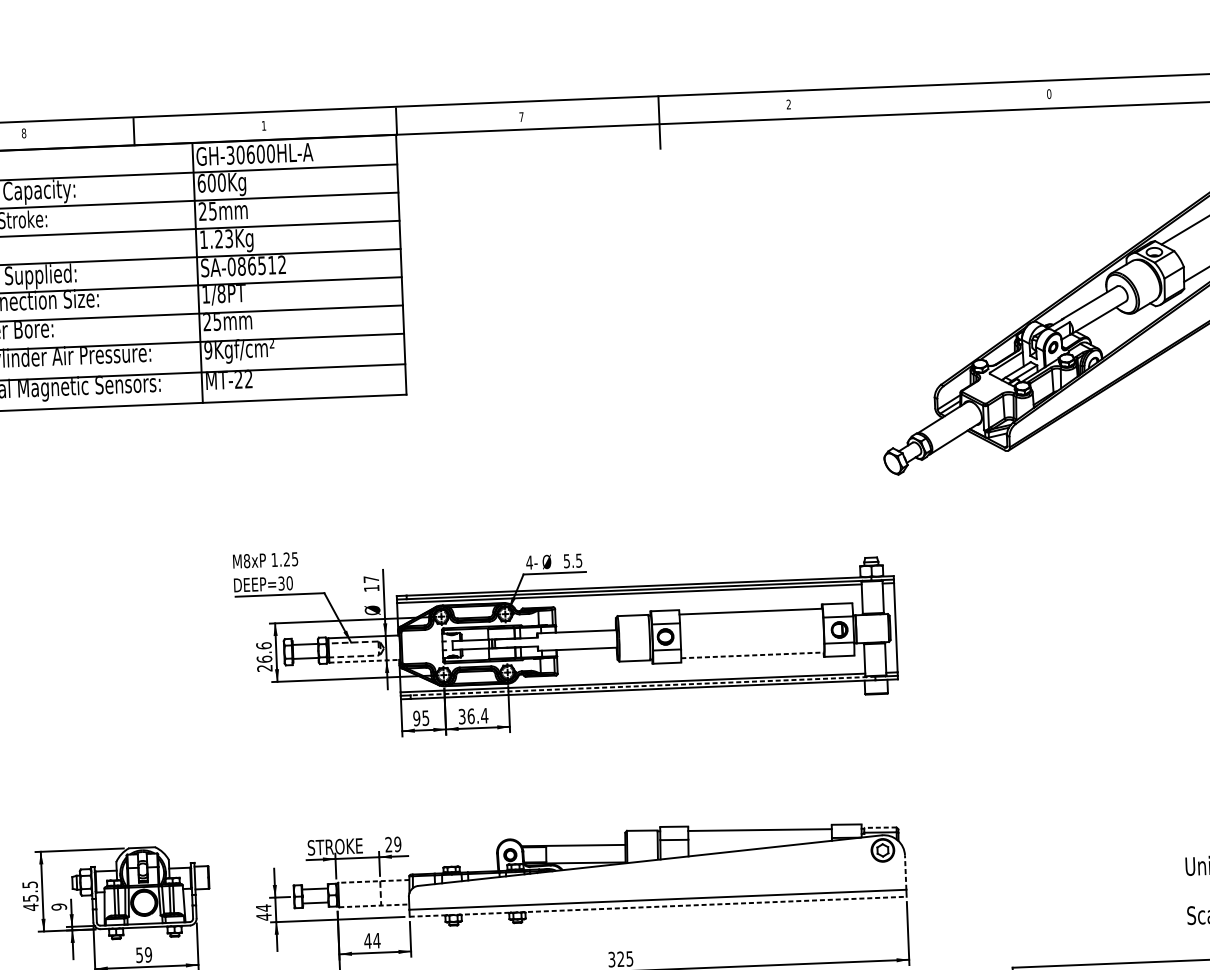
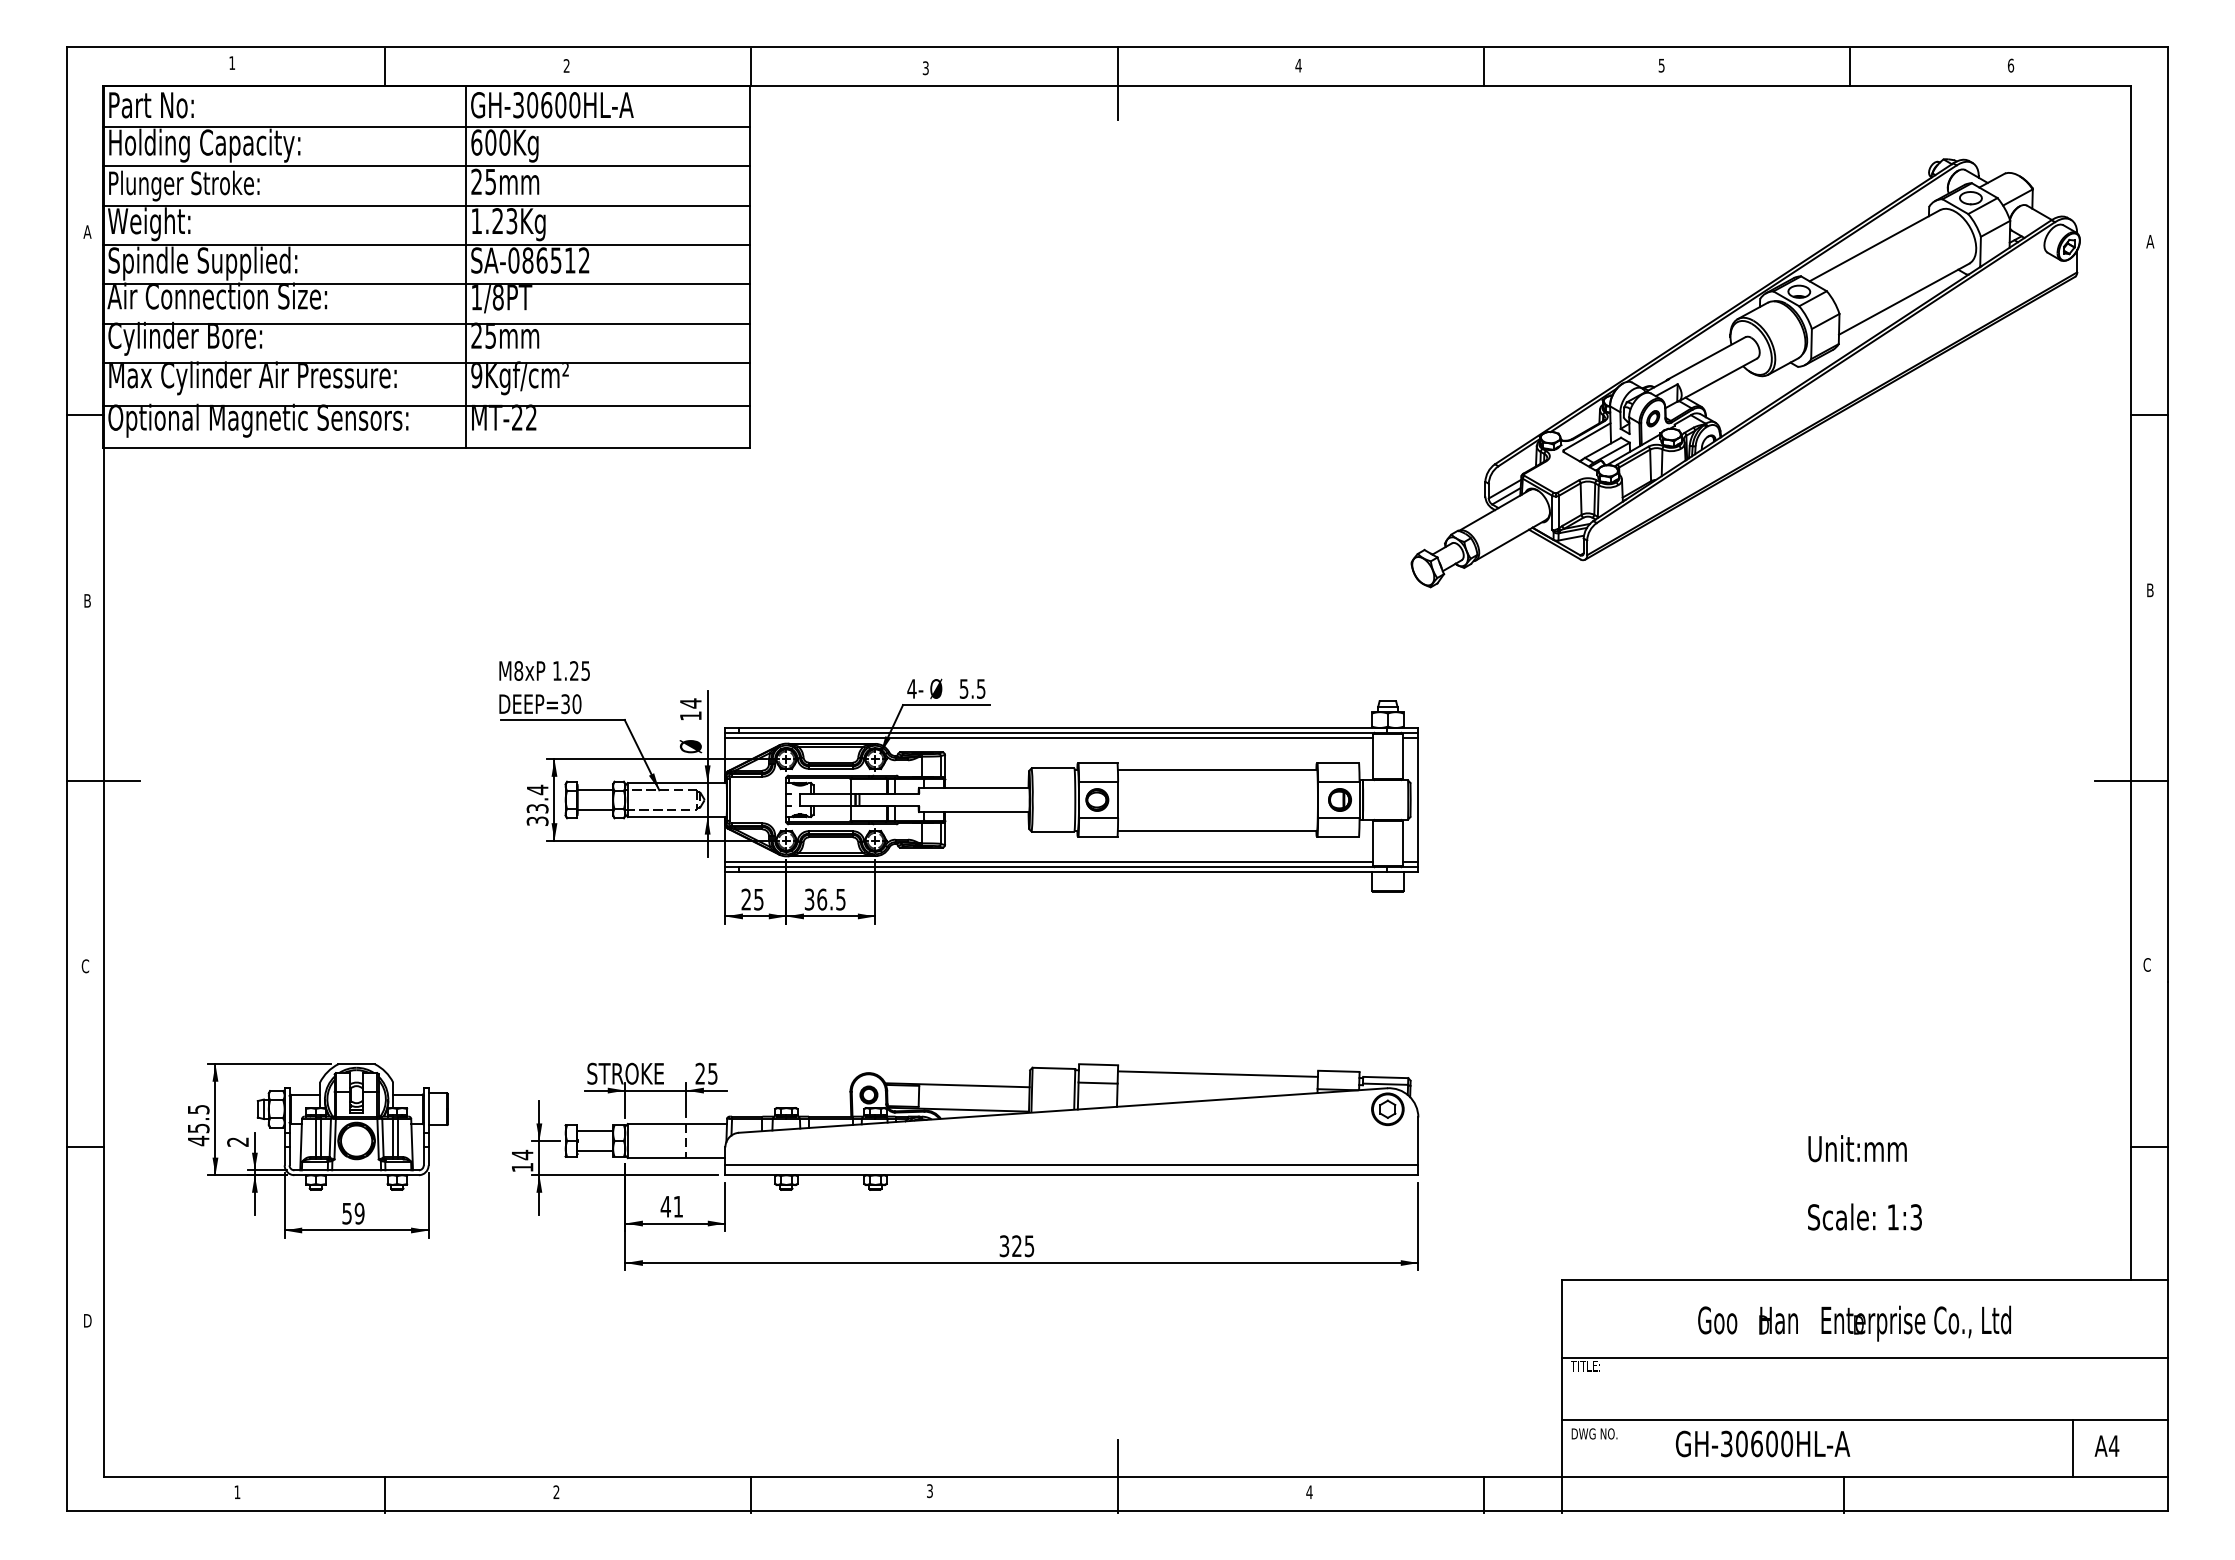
line: (1183, 90) -> (1849, 67), added
text: (1049, 93) -> (1661, 65), 0 -> 5
line: (921, 100) -> (1483, 67), added
text: (788, 104) -> (1298, 65), 2 -> 4
text: (521, 117) -> (925, 68), 7 -> 3
text: (263, 125) -> (566, 65), 1 -> 2
text: (24, 133) -> (232, 63), 8 -> 1
text: (371, 579) -> (690, 703), 17 -> 14
line: (752, 655) -> (1217, 830), dashed -> solid
text: (264, 656) -> (537, 804), 26.6 -> 33.4
line: (365, 661) -> (677, 817), dashed -> solid
line: (642, 686) -> (1062, 867), dashed -> solid
text: (484, 715) -> (840, 899), 36.4 -> 36.5
text: (416, 718) -> (746, 899), 95 -> 25
line: (880, 827) -> (1385, 1077), dashed -> solid
text: (397, 844) -> (712, 1073), 29 -> 25
line: (905, 872) -> (1418, 1141), dashed -> solid
line: (373, 881) -> (677, 1124), dashed -> solid
text: (58, 906) -> (237, 1141), 9 -> 2
line: (374, 906) -> (676, 1158), dashed -> solid
line: (658, 906) -> (1072, 1175), dashed -> solid
text: (263, 917) -> (522, 1167), 44 -> 14
text: (376, 940) -> (678, 1206), 44 -> 41

